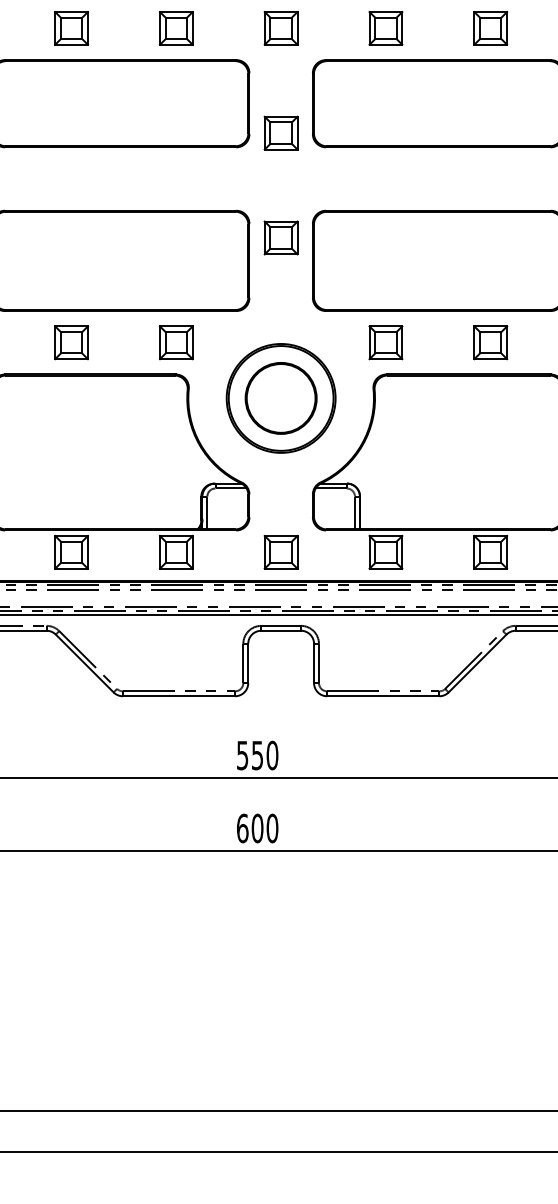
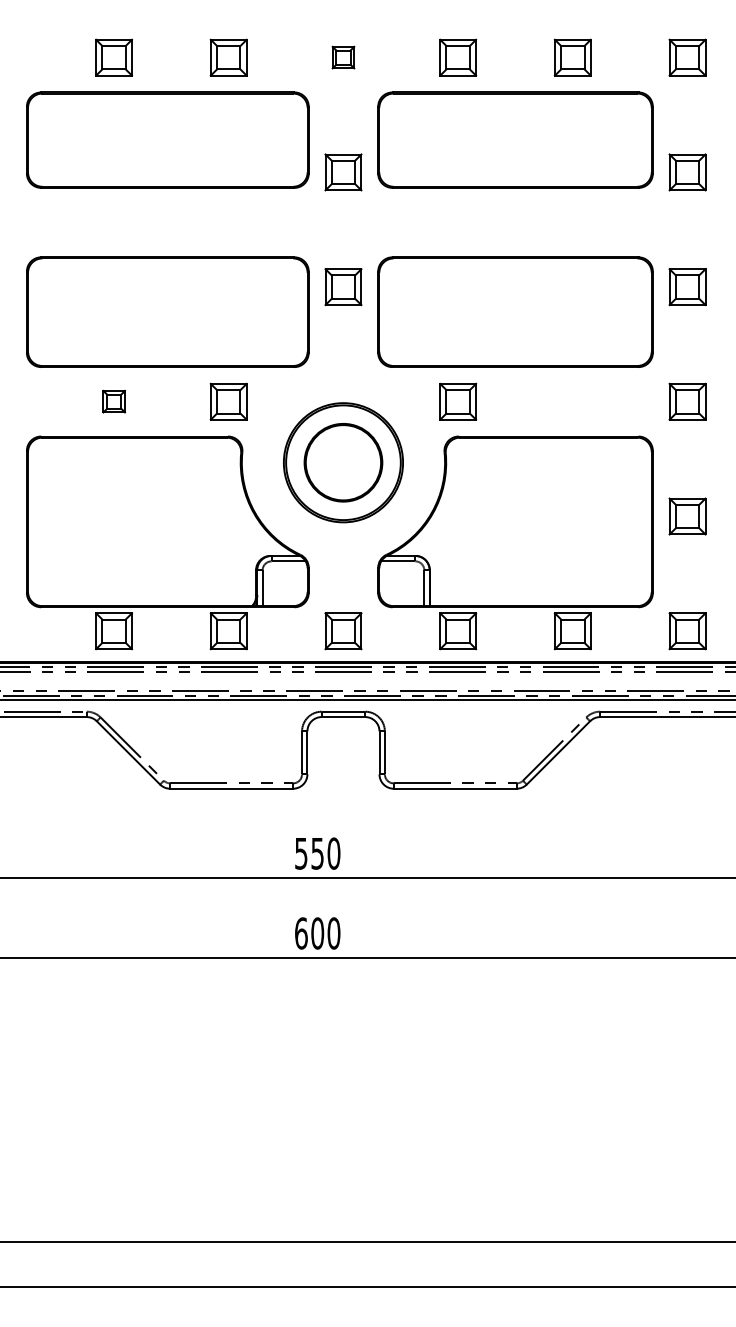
part: (281, 28) -> (343, 57), size x0.6
part: (71, 342) -> (114, 401), size x0.6
part: (490, 342) -> (572, 401), removed

